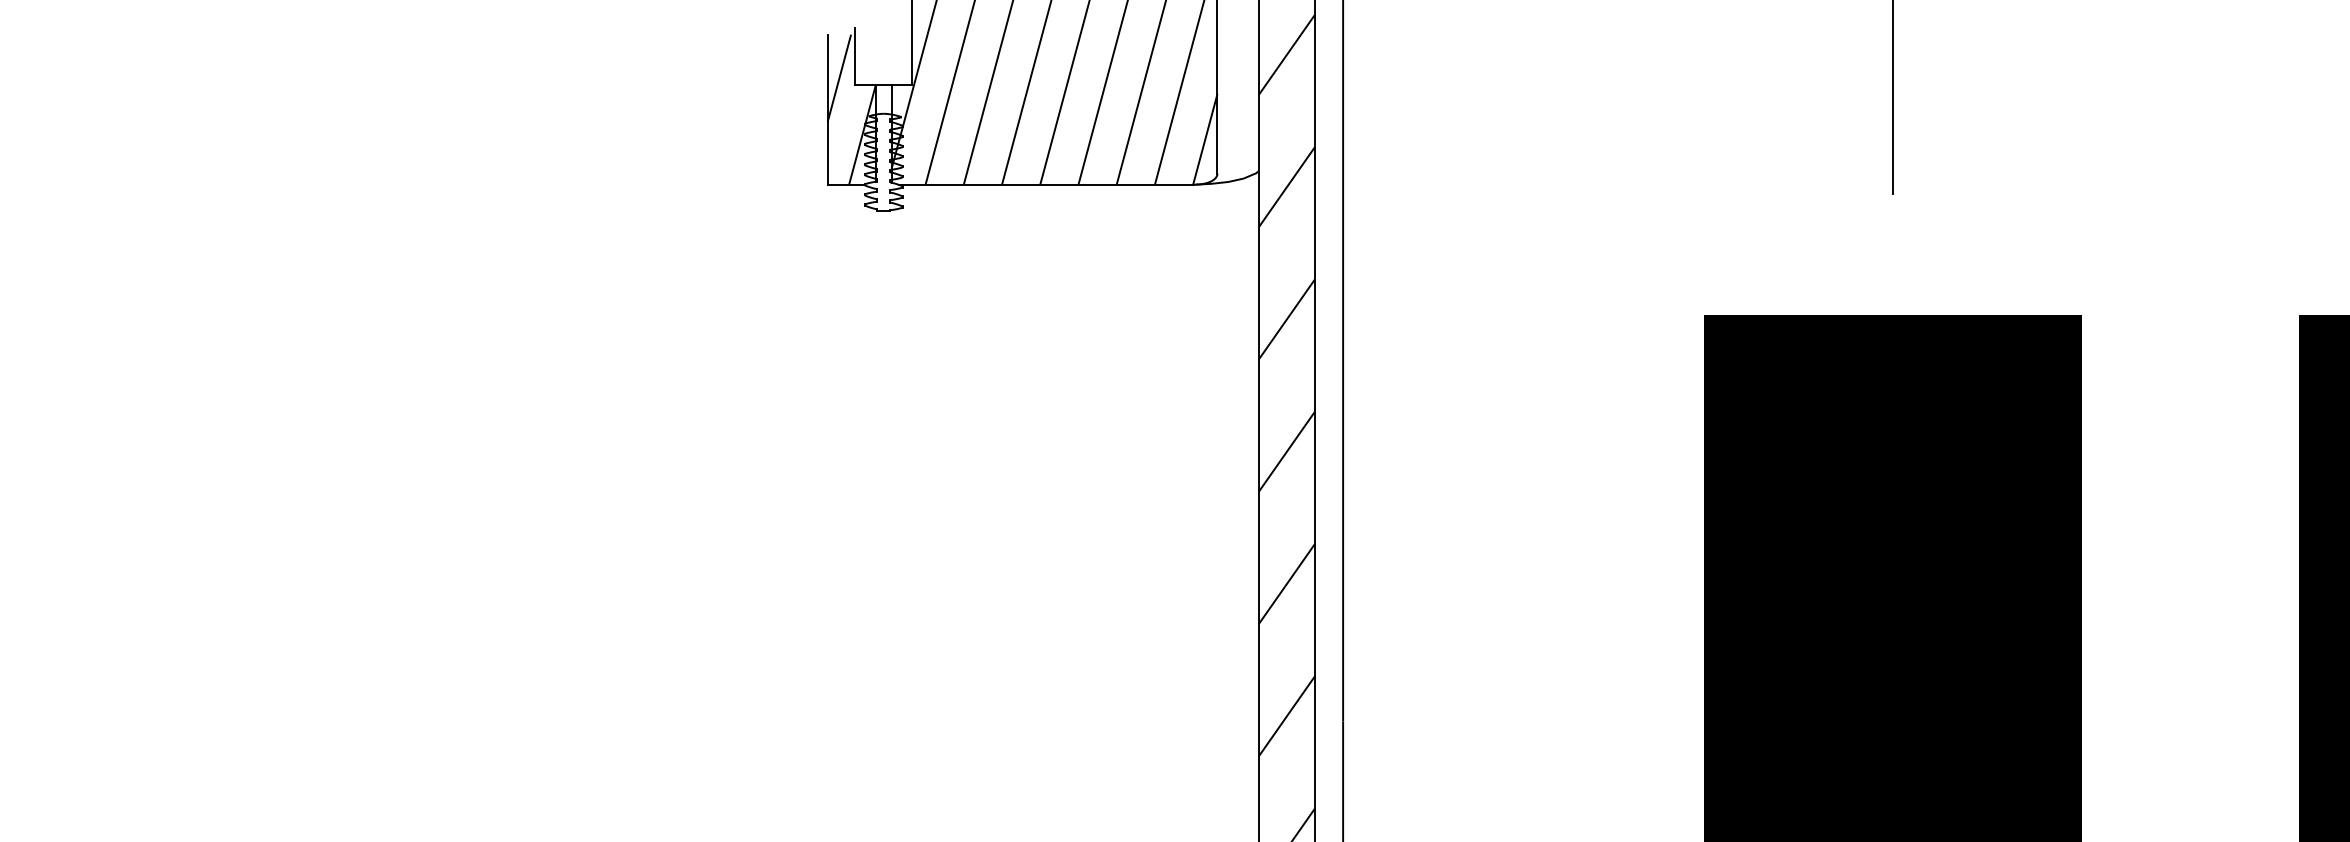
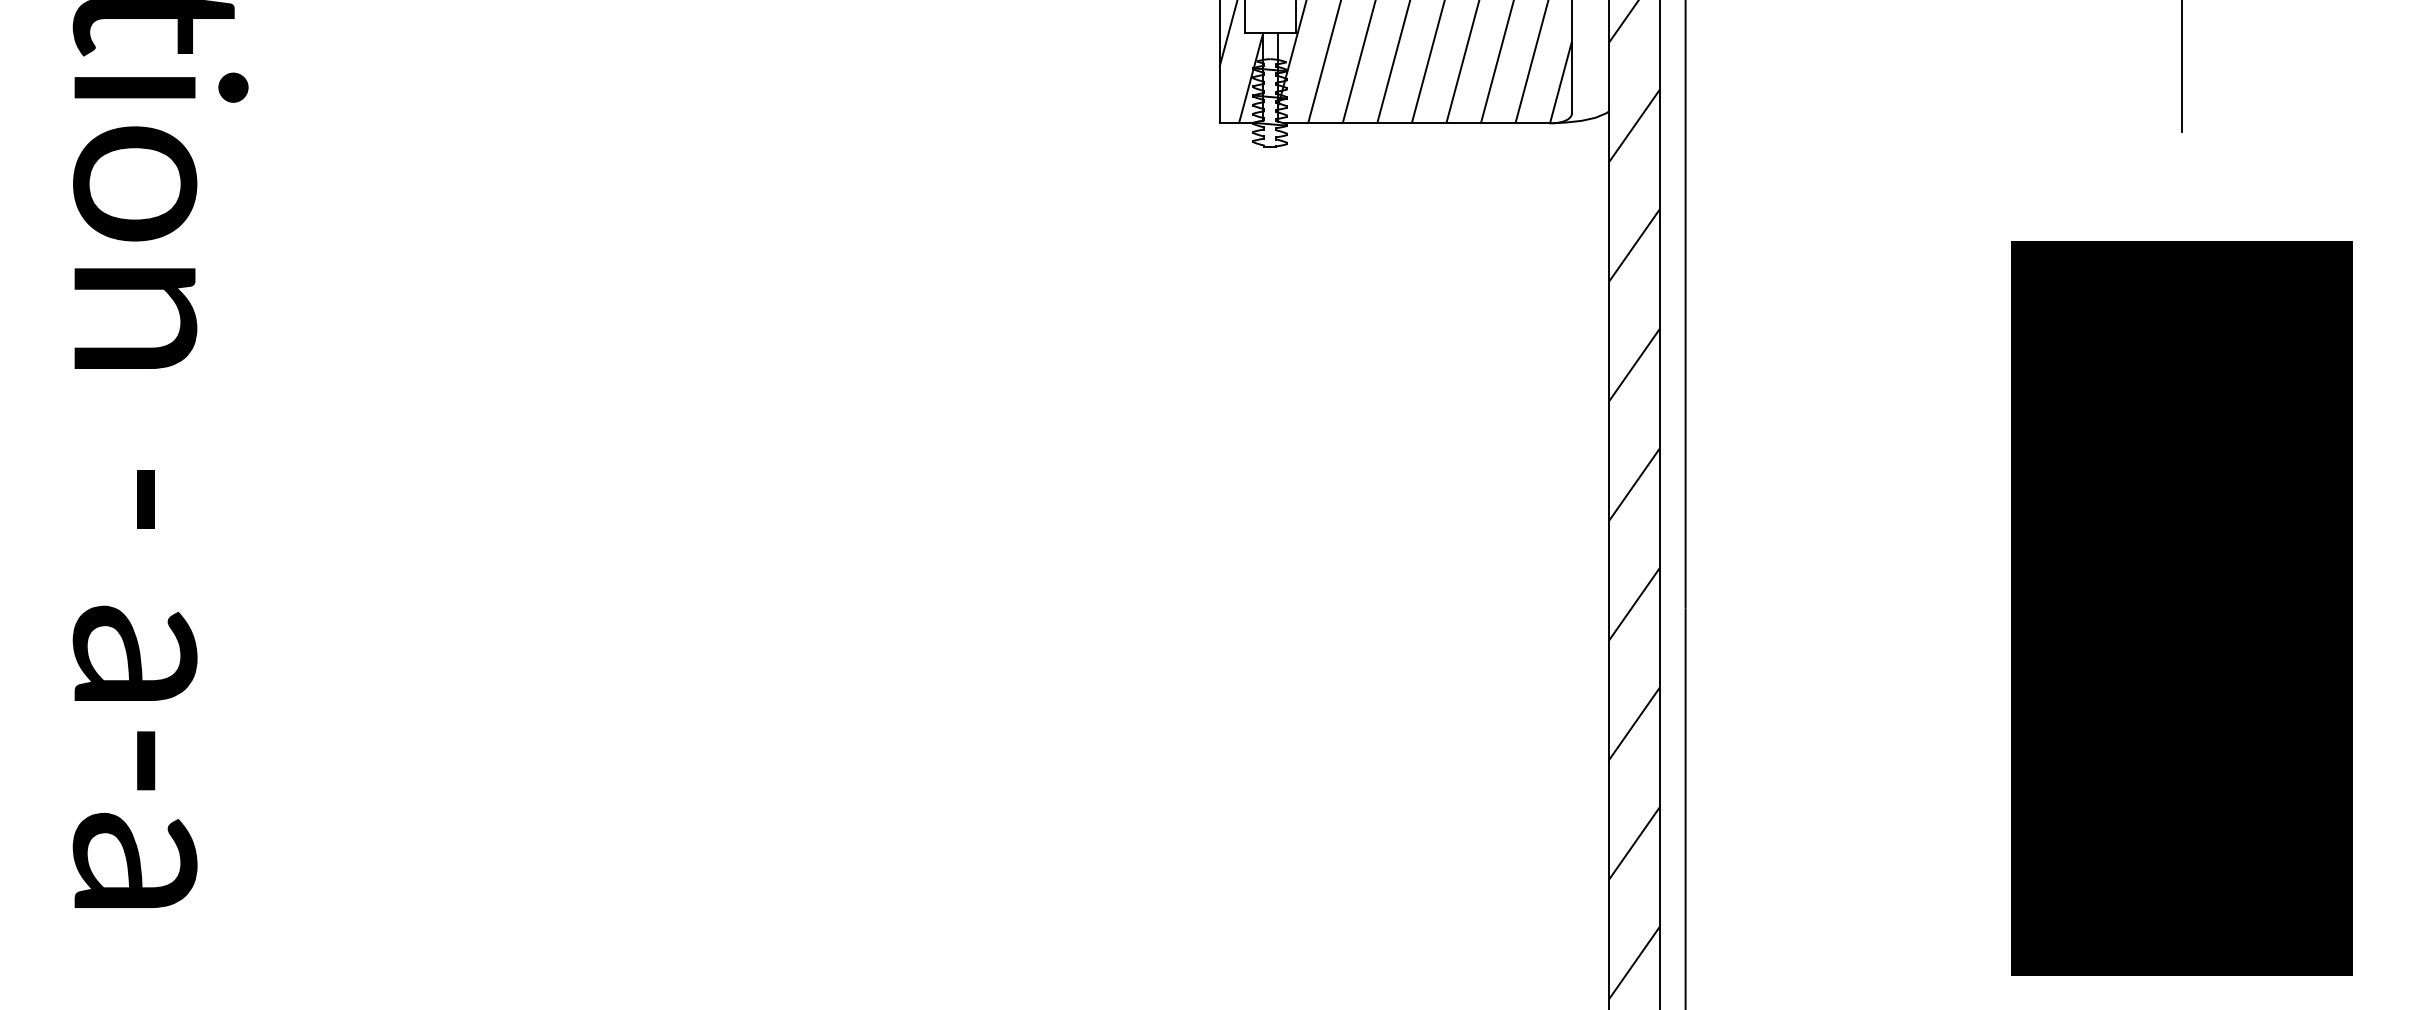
hatch: (883, 155) -> (1270, 96), added

